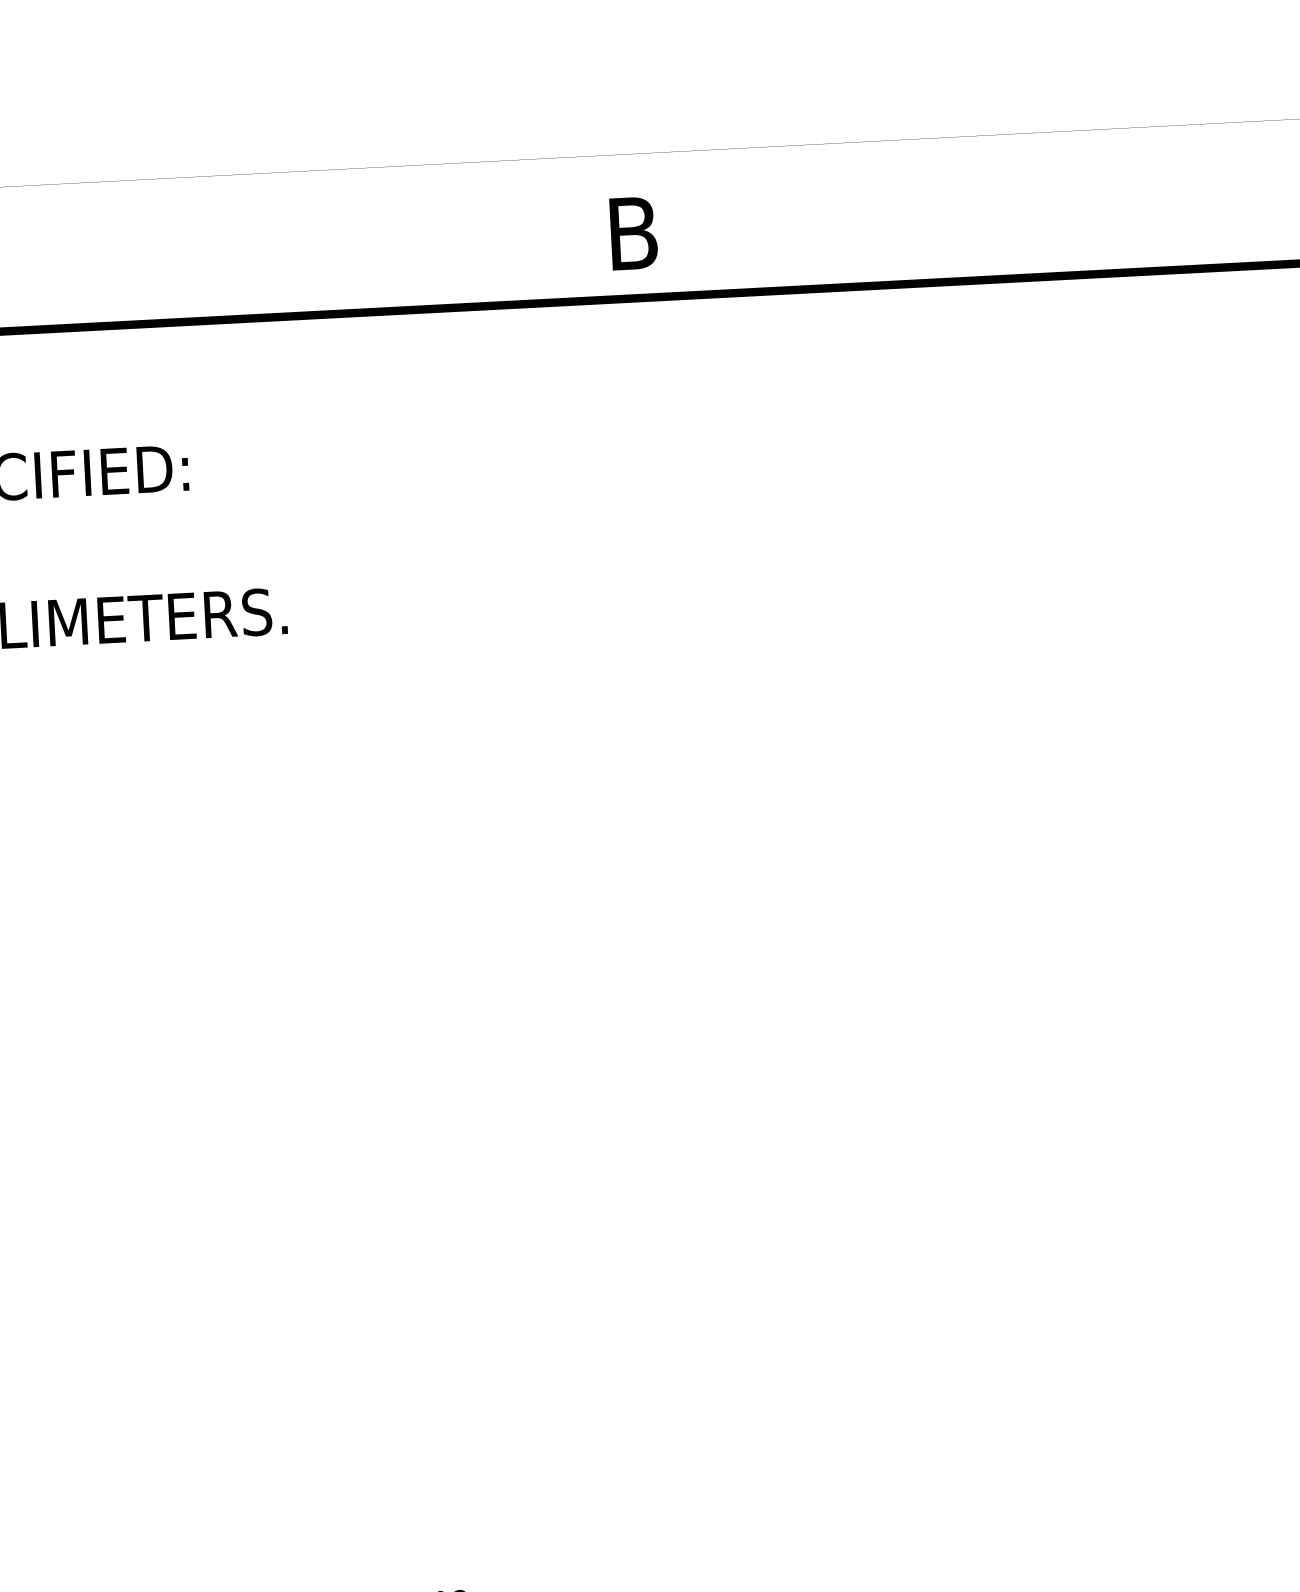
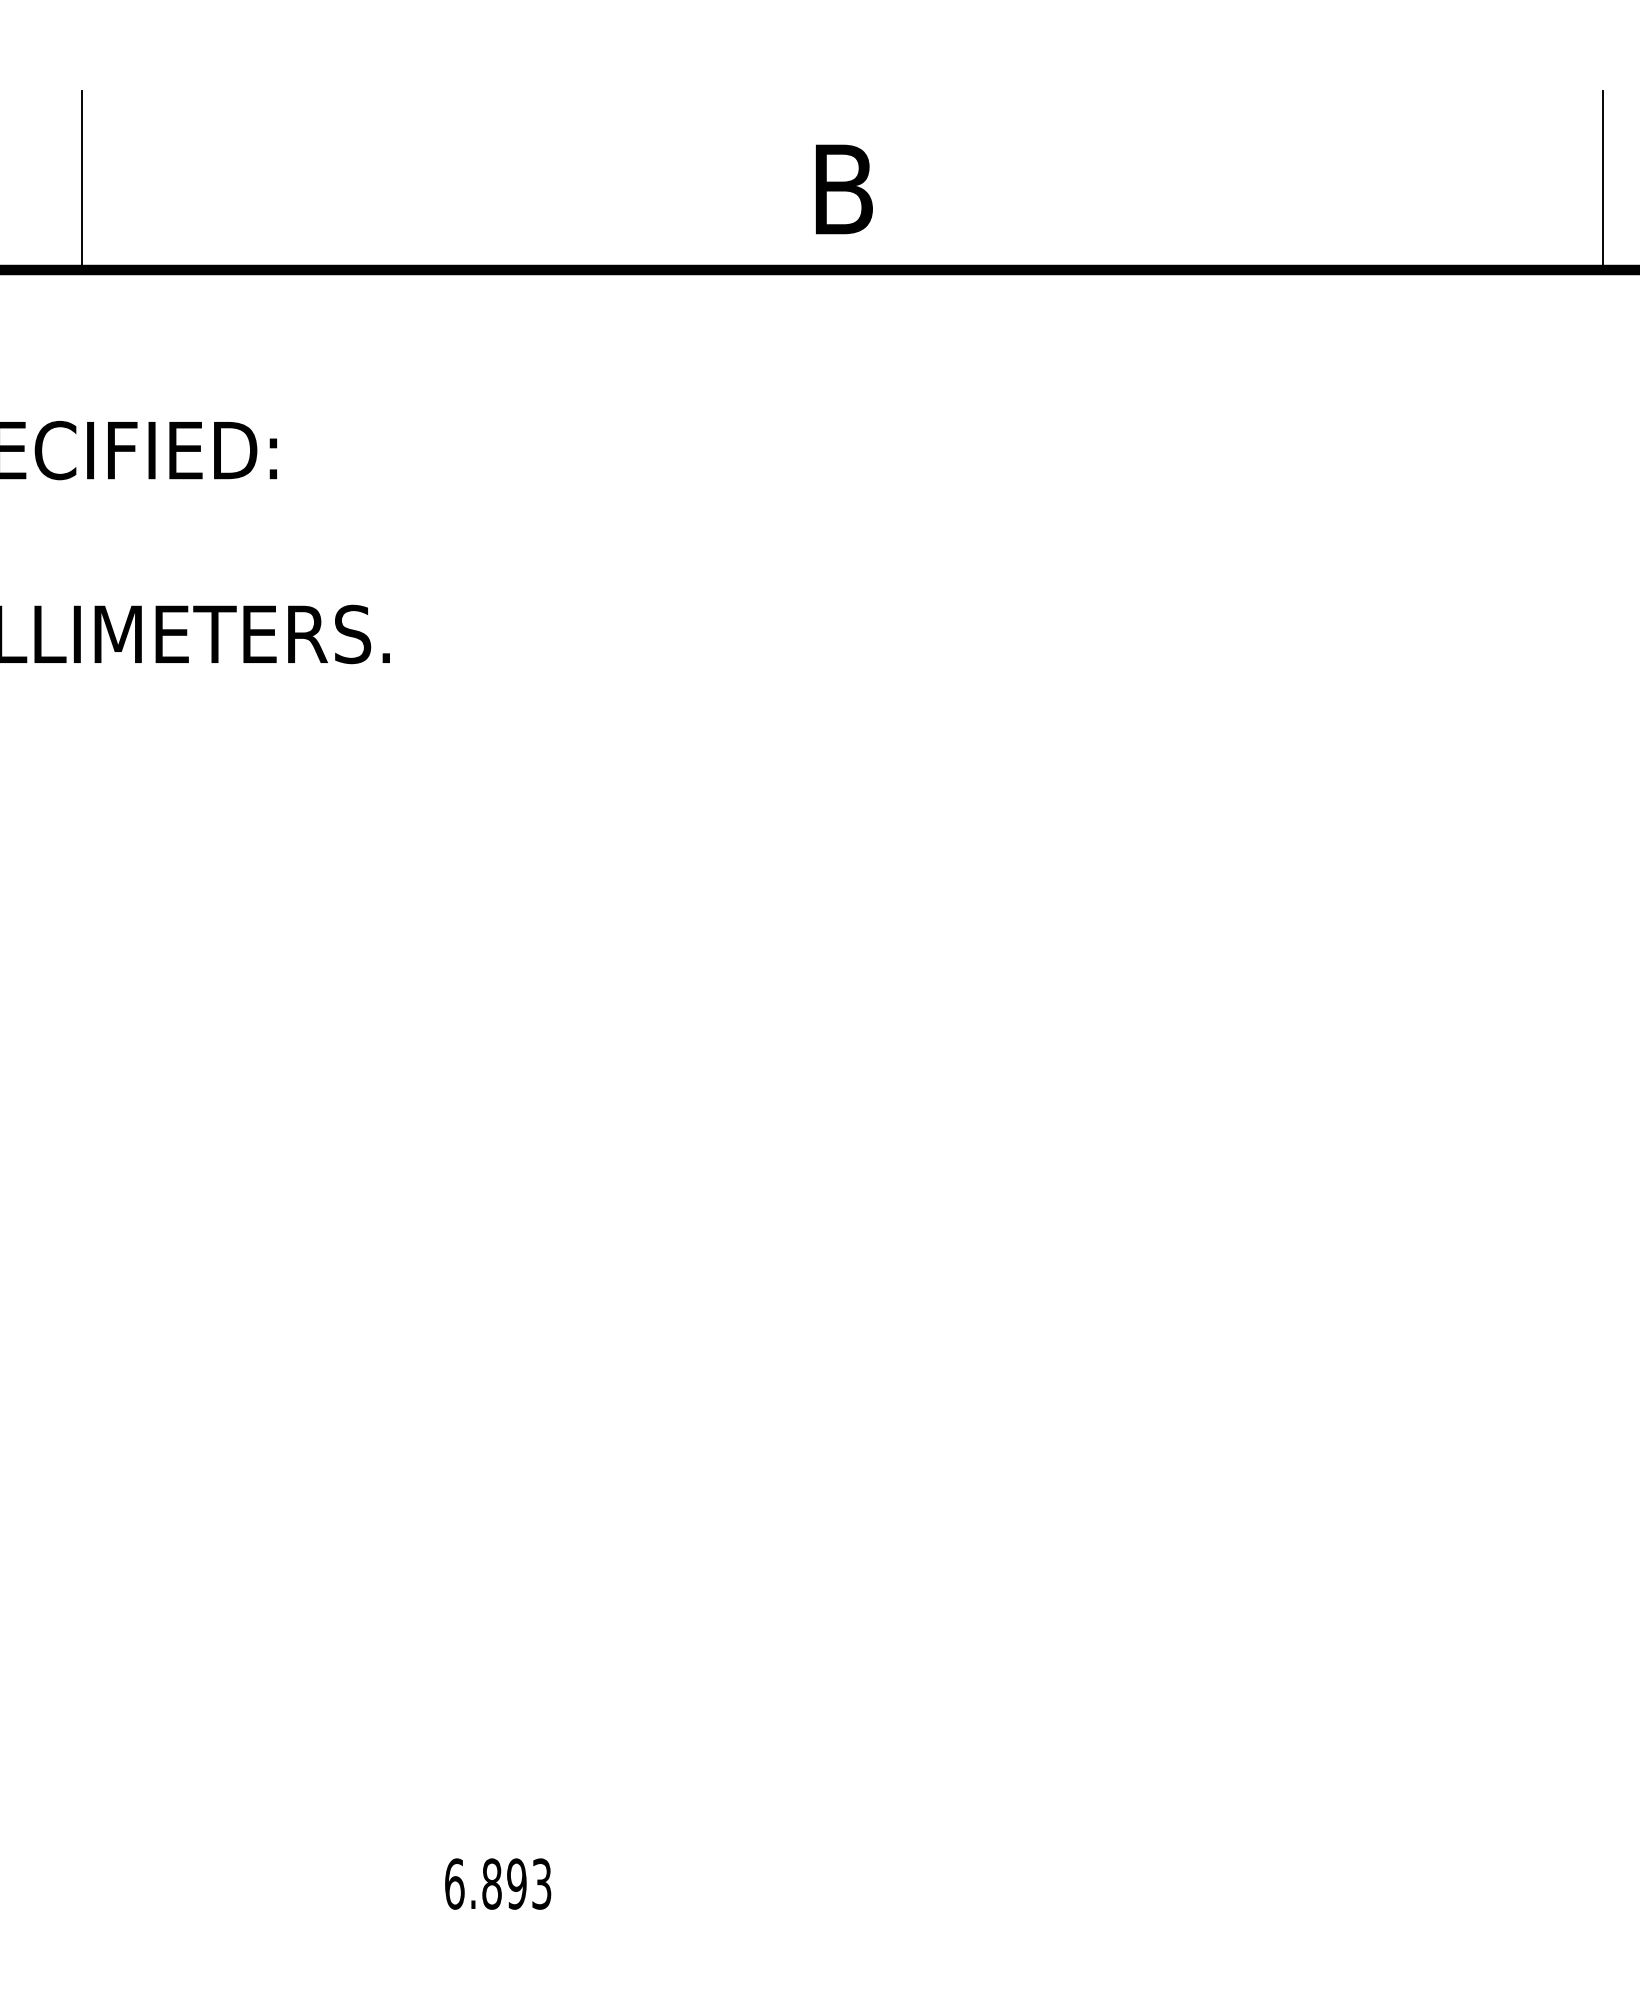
line: (1244, 194) -> (1603, 180), added
line: (20, 258) -> (82, 180), added

